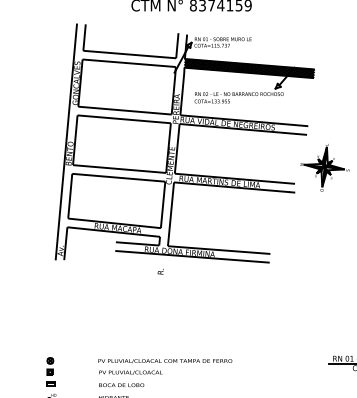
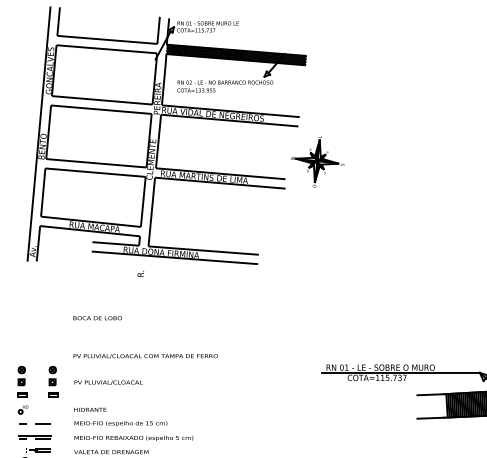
text: (165, 361) -> (145, 356), moved
part: (79, 371) -> (53, 381), added
text: (121, 385) -> (97, 318), moved

